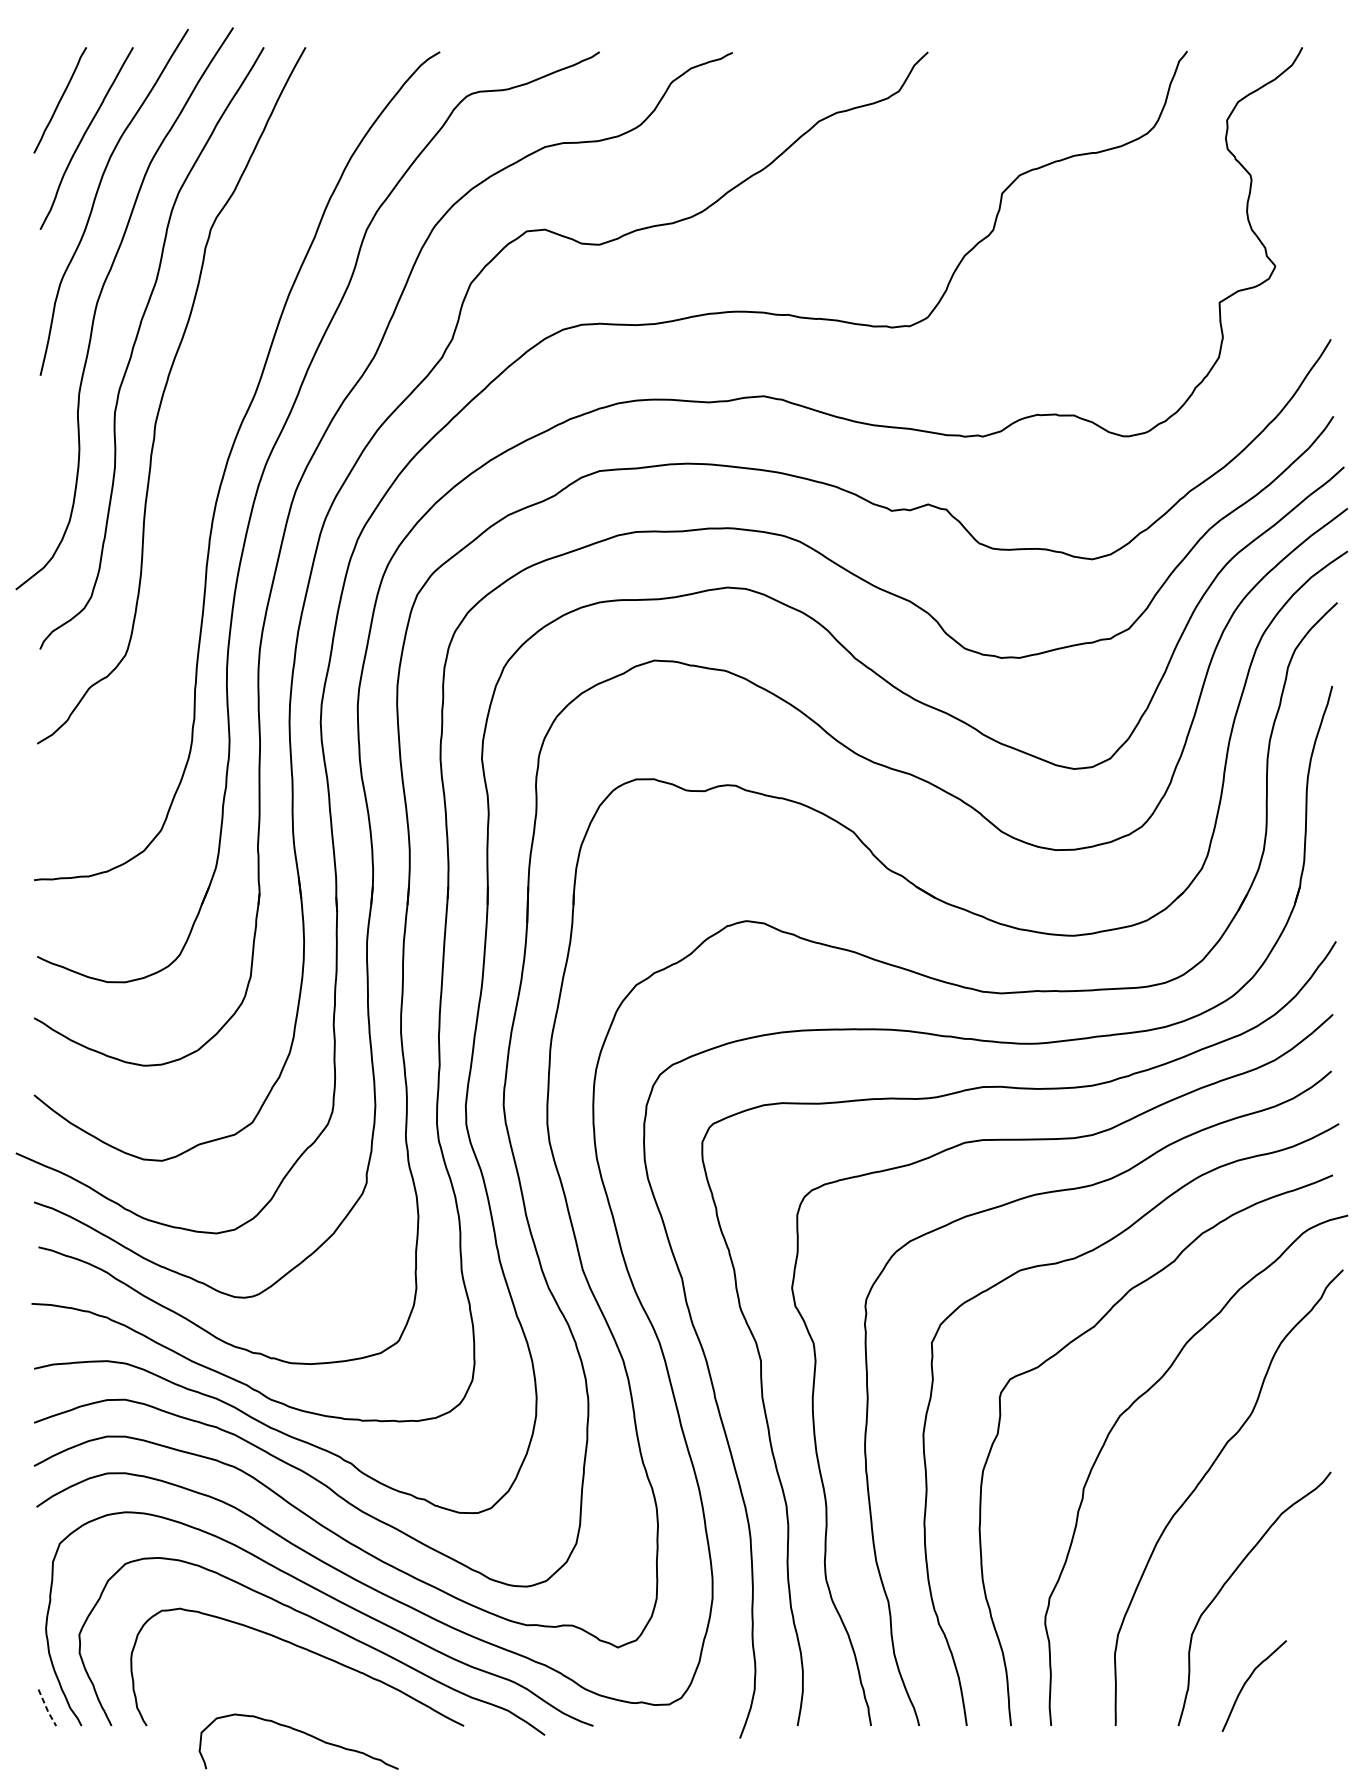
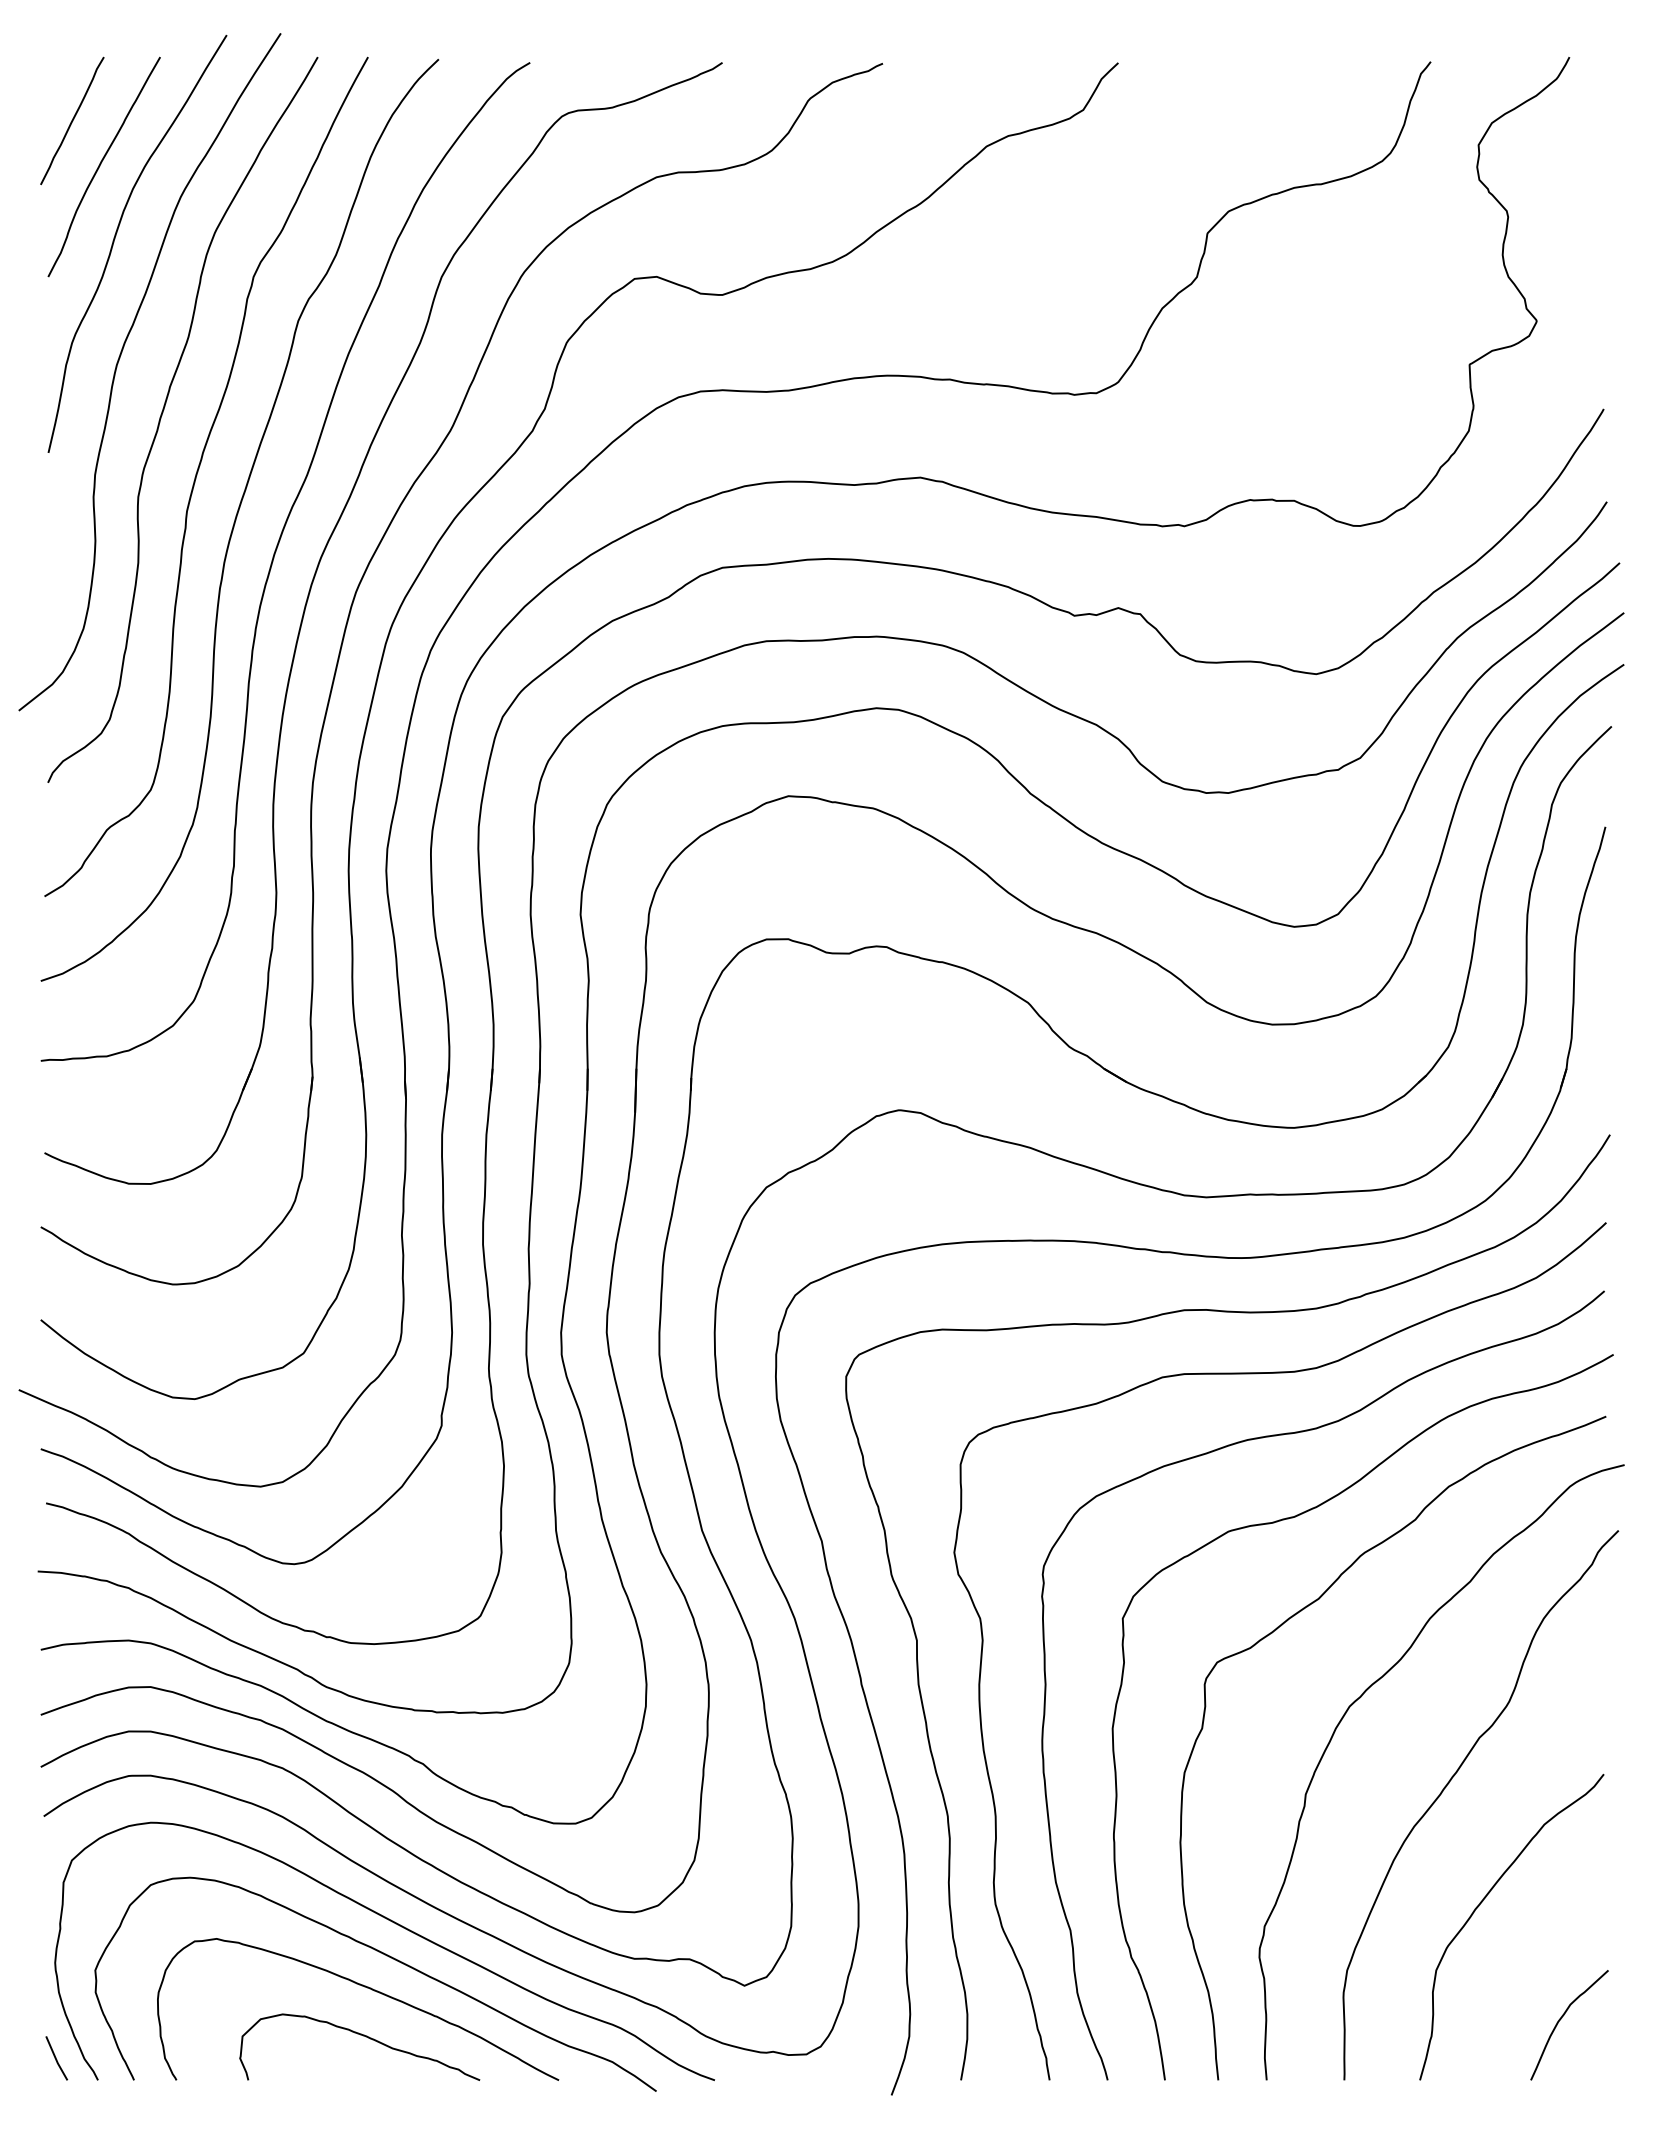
curve: (197, 429) -> (237, 517), added
curve: (1247, 1681) -> (1561, 2019), moved
line: (47, 1708) -> (56, 2059), dashed -> solid
curve: (301, 1732) -> (363, 2036), moved

